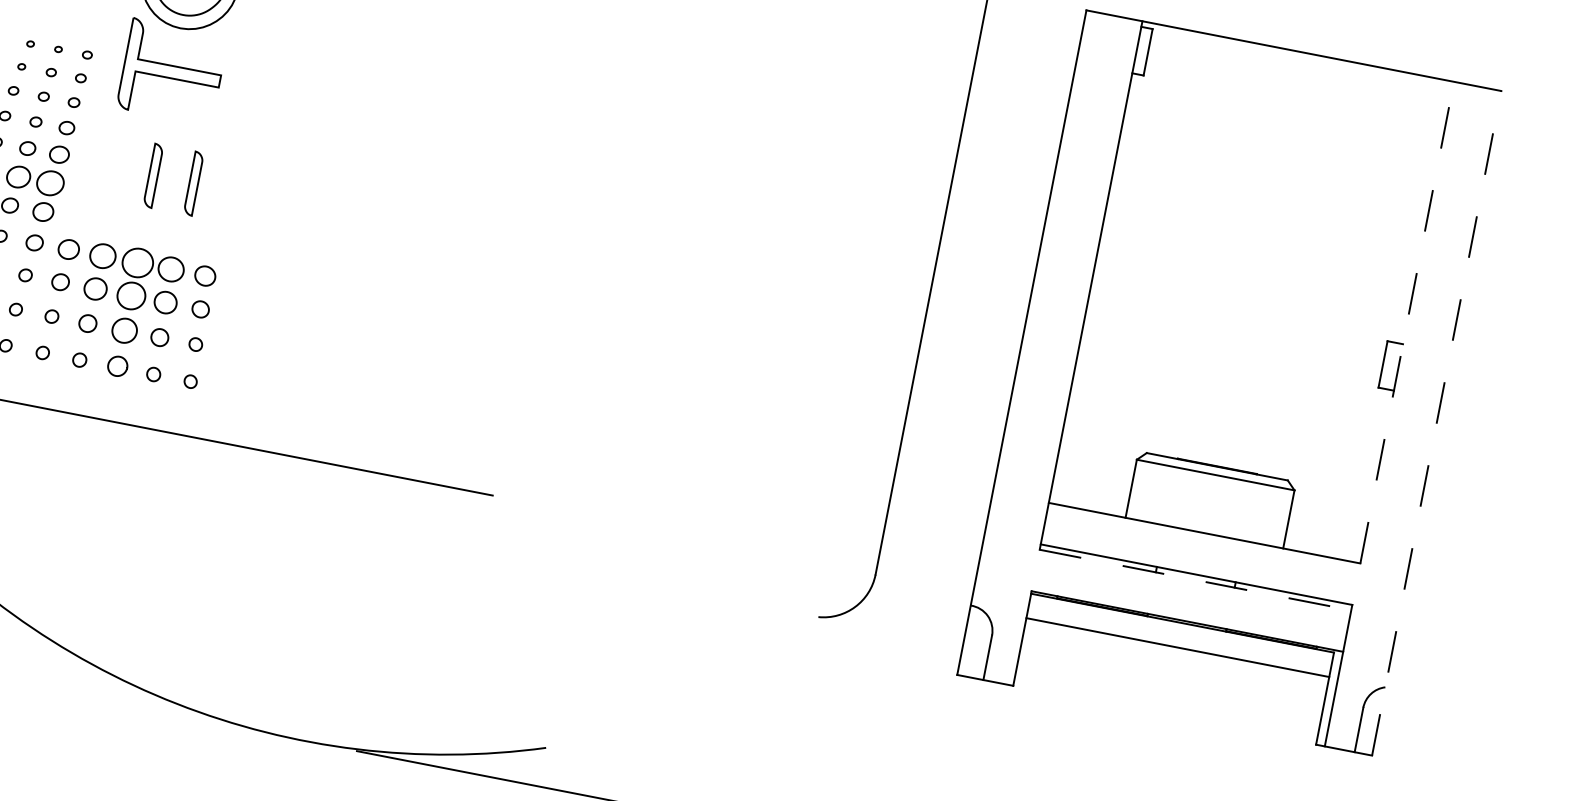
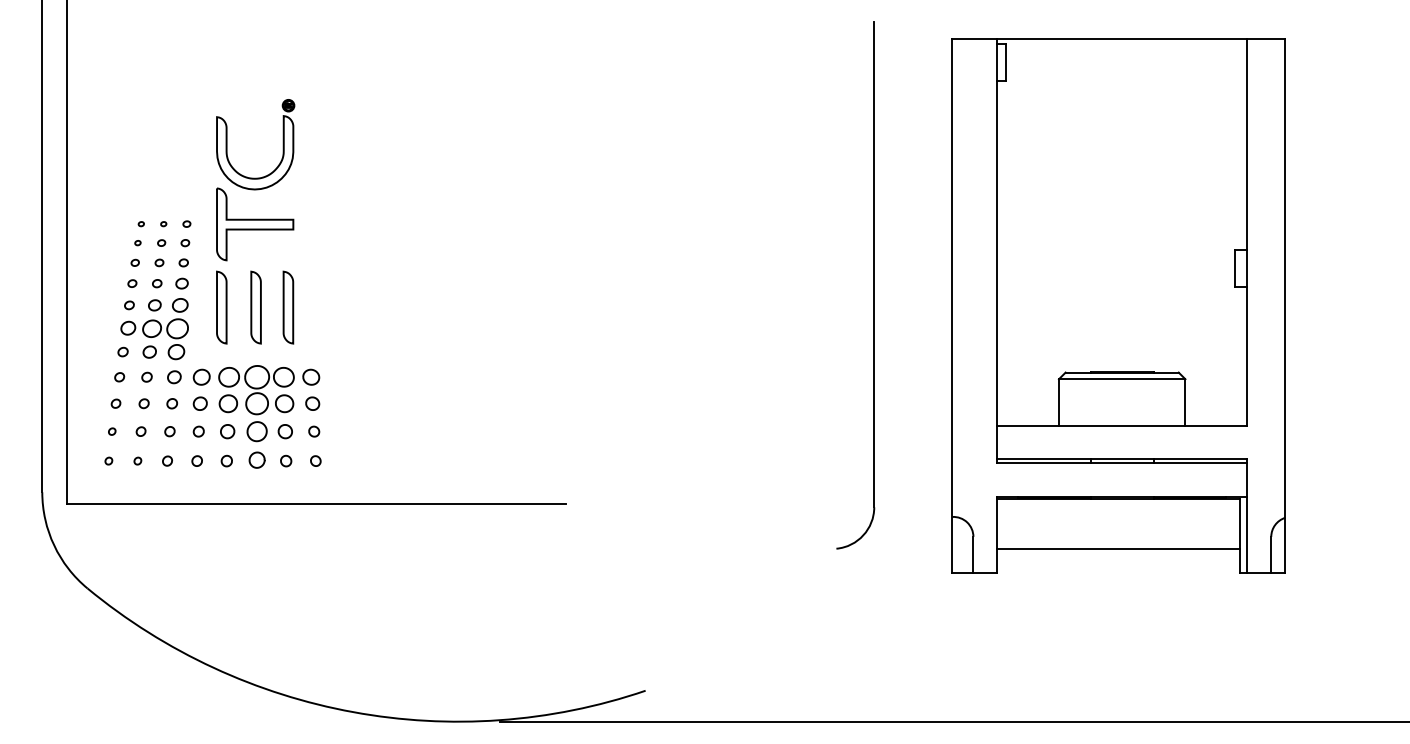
part: (110, 167) -> (221, 307), added
part: (152, 175) -> (255, 307), size x1.43
part: (193, 183) -> (288, 307), size x1.43
line: (1407, 322) -> (1247, 232), dashed -> solid
line: (1436, 423) -> (1285, 306), dashed -> solid
line: (1195, 580) -> (1122, 463), dashed -> solid
line: (1177, 647) -> (1118, 549), moved

